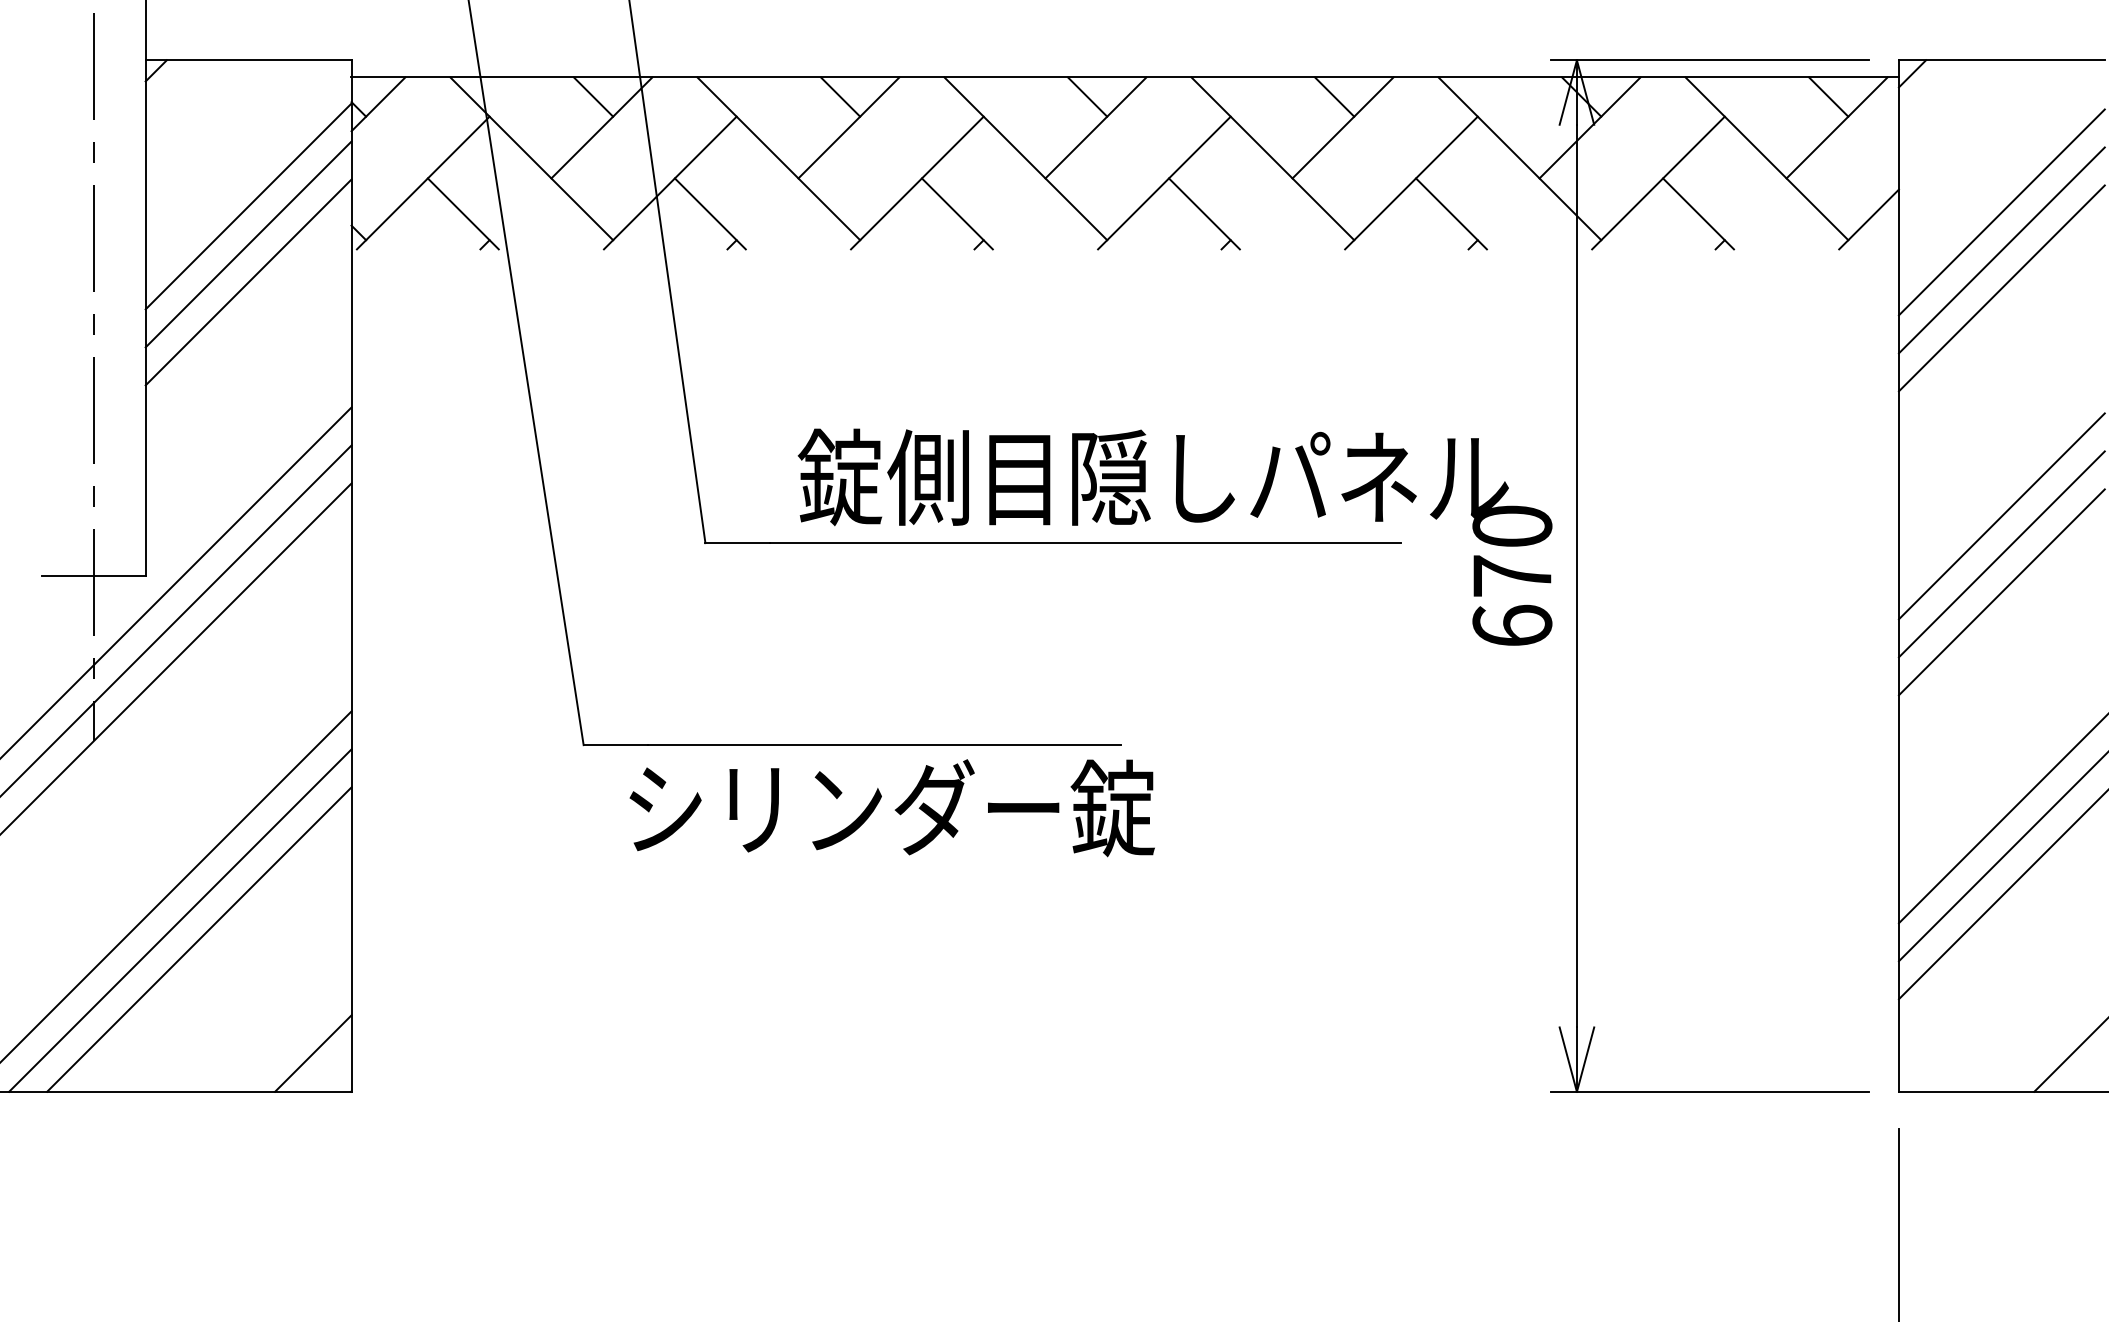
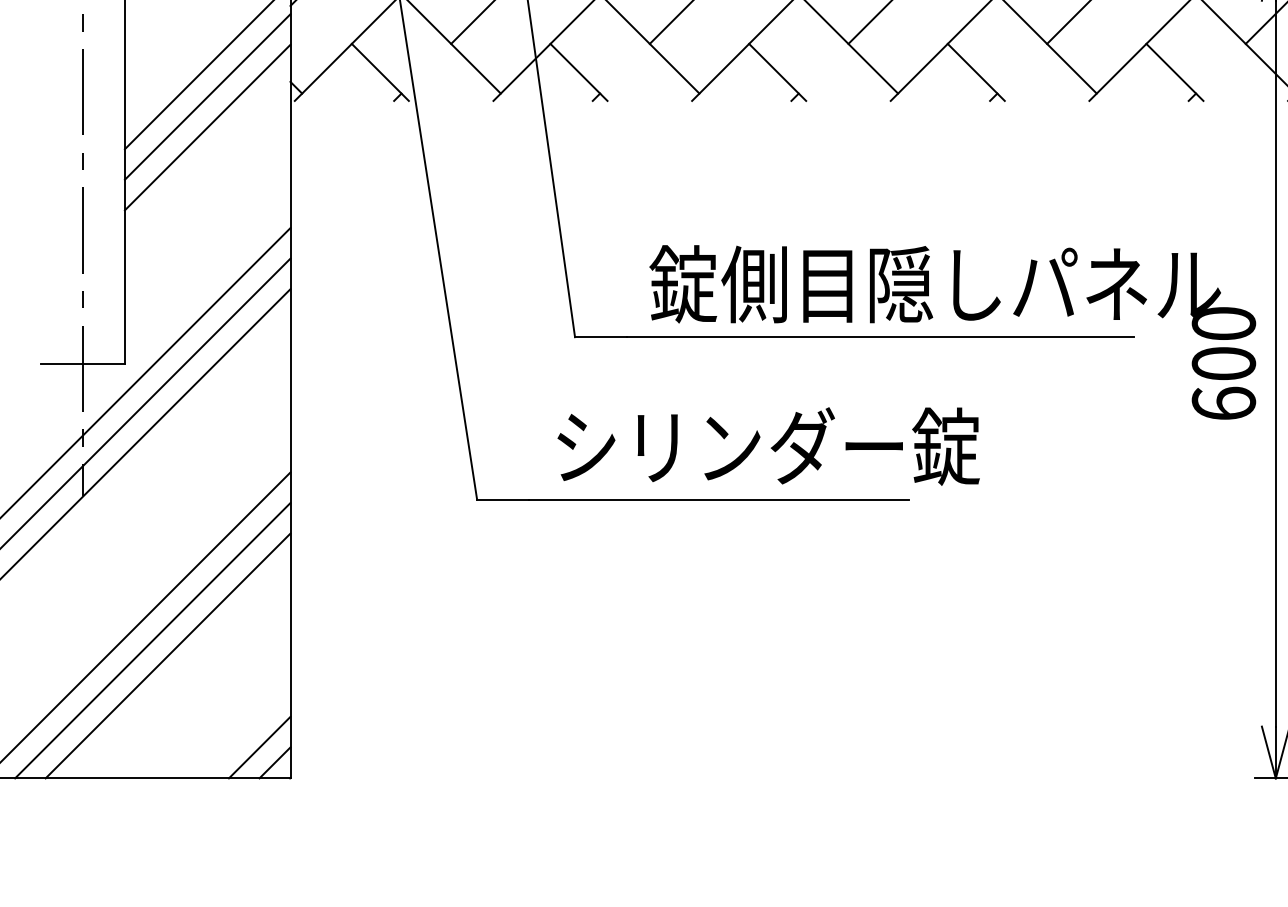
text: (1512, 575) -> (1223, 363), 670 -> 600
text: (891, 808) -> (768, 446), moved
line: (332, 1072) -> (275, 762), added

